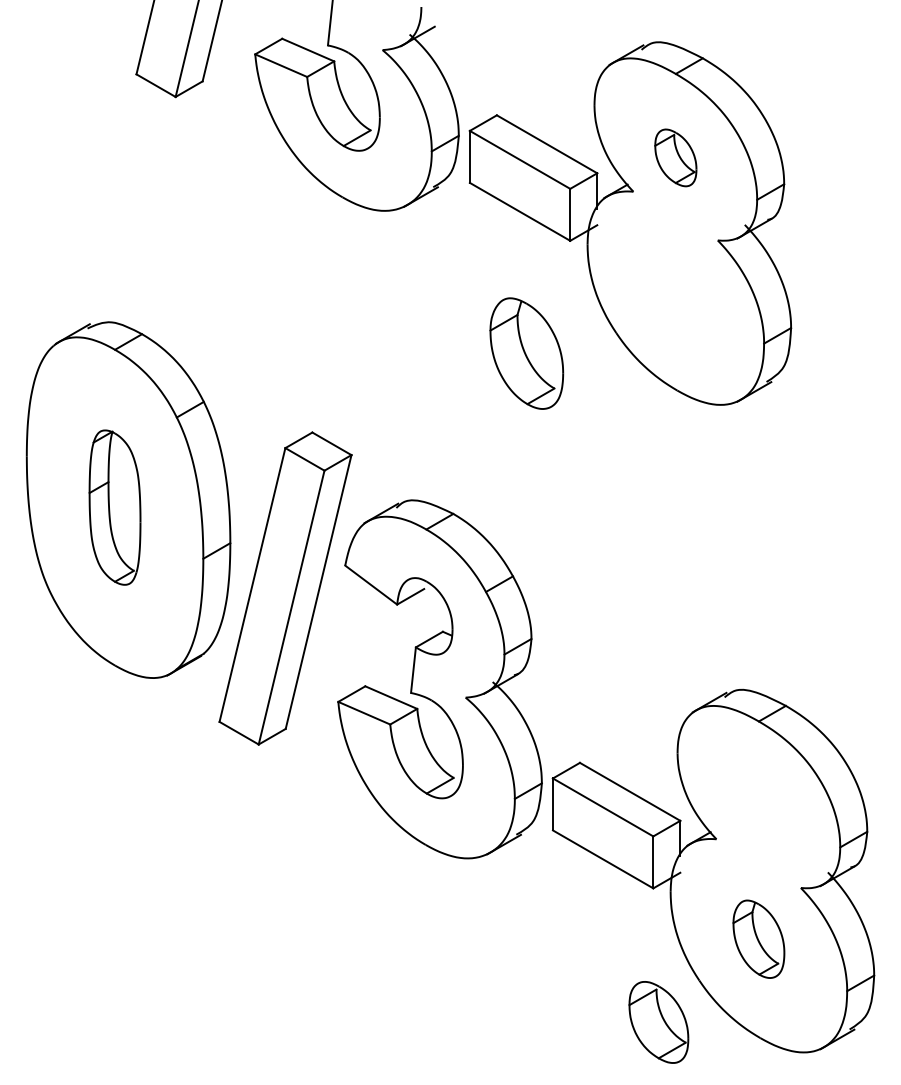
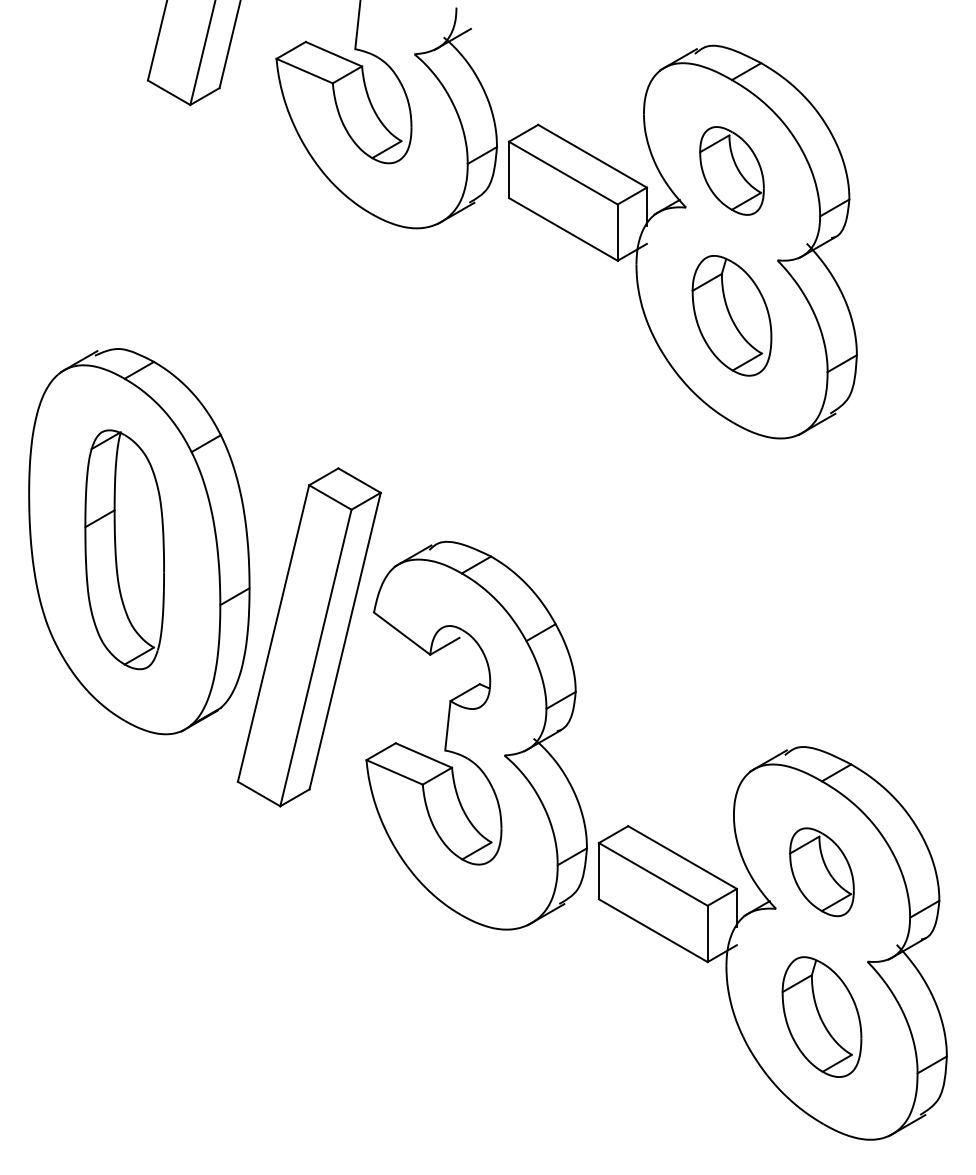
part: (675, 157) -> (731, 170), size x1.43
part: (526, 353) -> (731, 315), moved
part: (114, 507) -> (124, 549), size x1.43
part: (758, 939) -> (821, 1017), size x1.43
part: (658, 1022) -> (821, 872), moved

